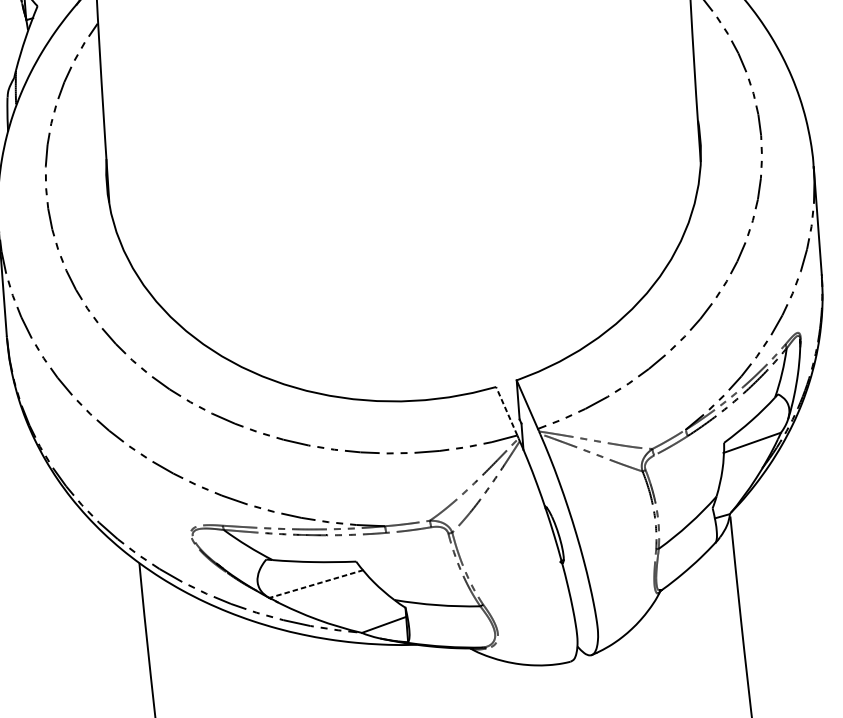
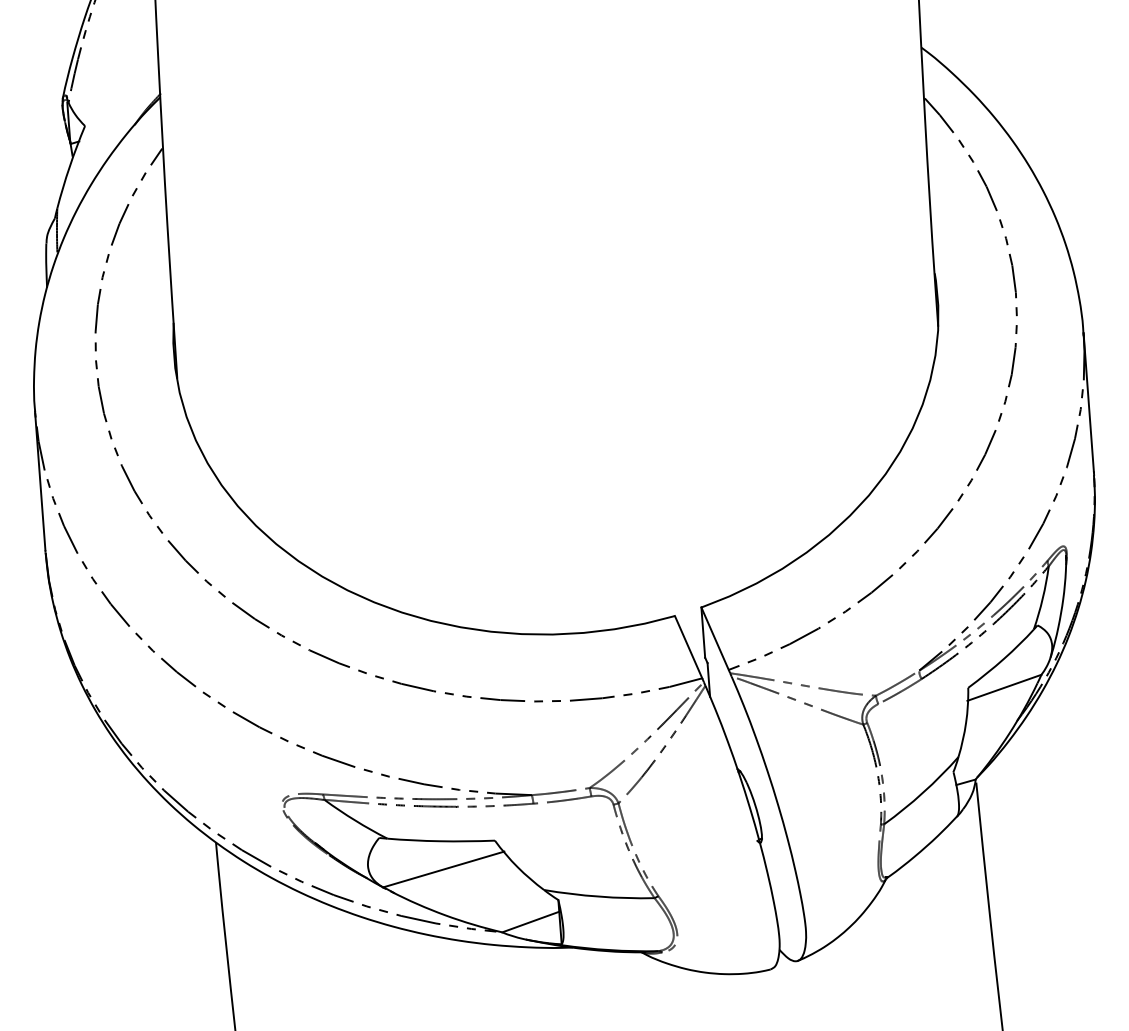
line: (506, 410) -> (688, 646), dashed -> solid
line: (316, 584) -> (443, 869), dashed -> solid

